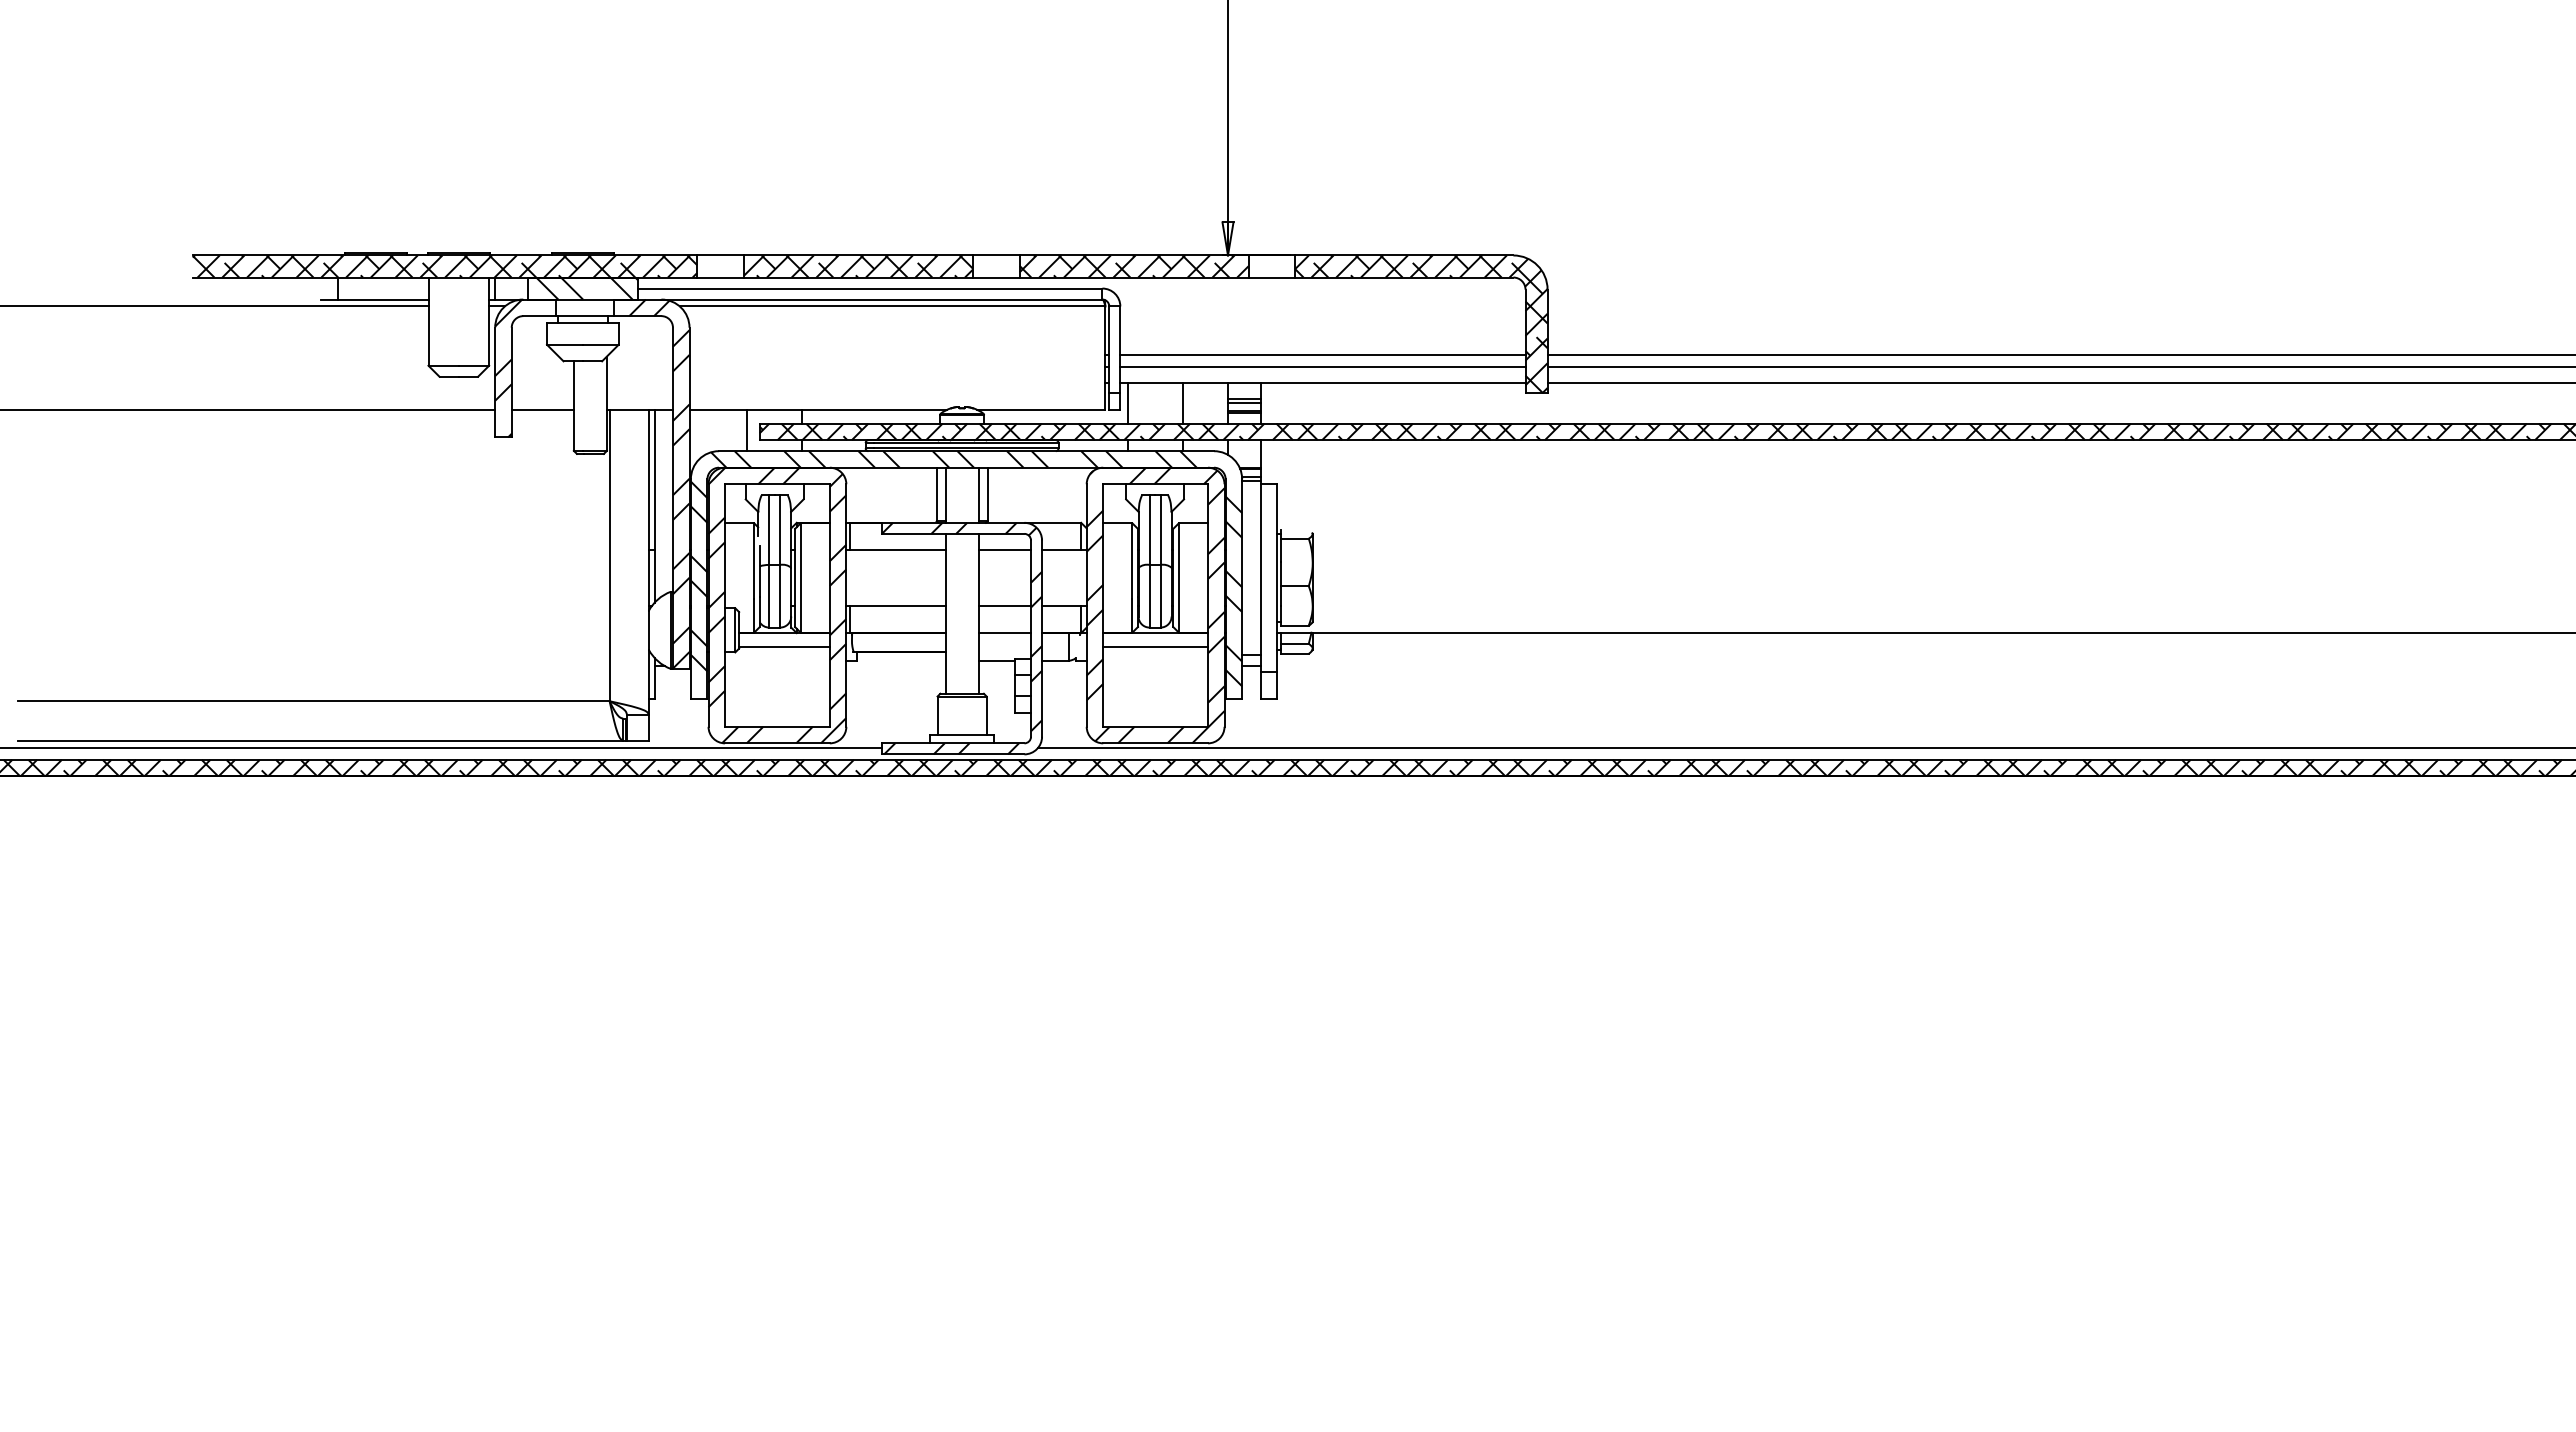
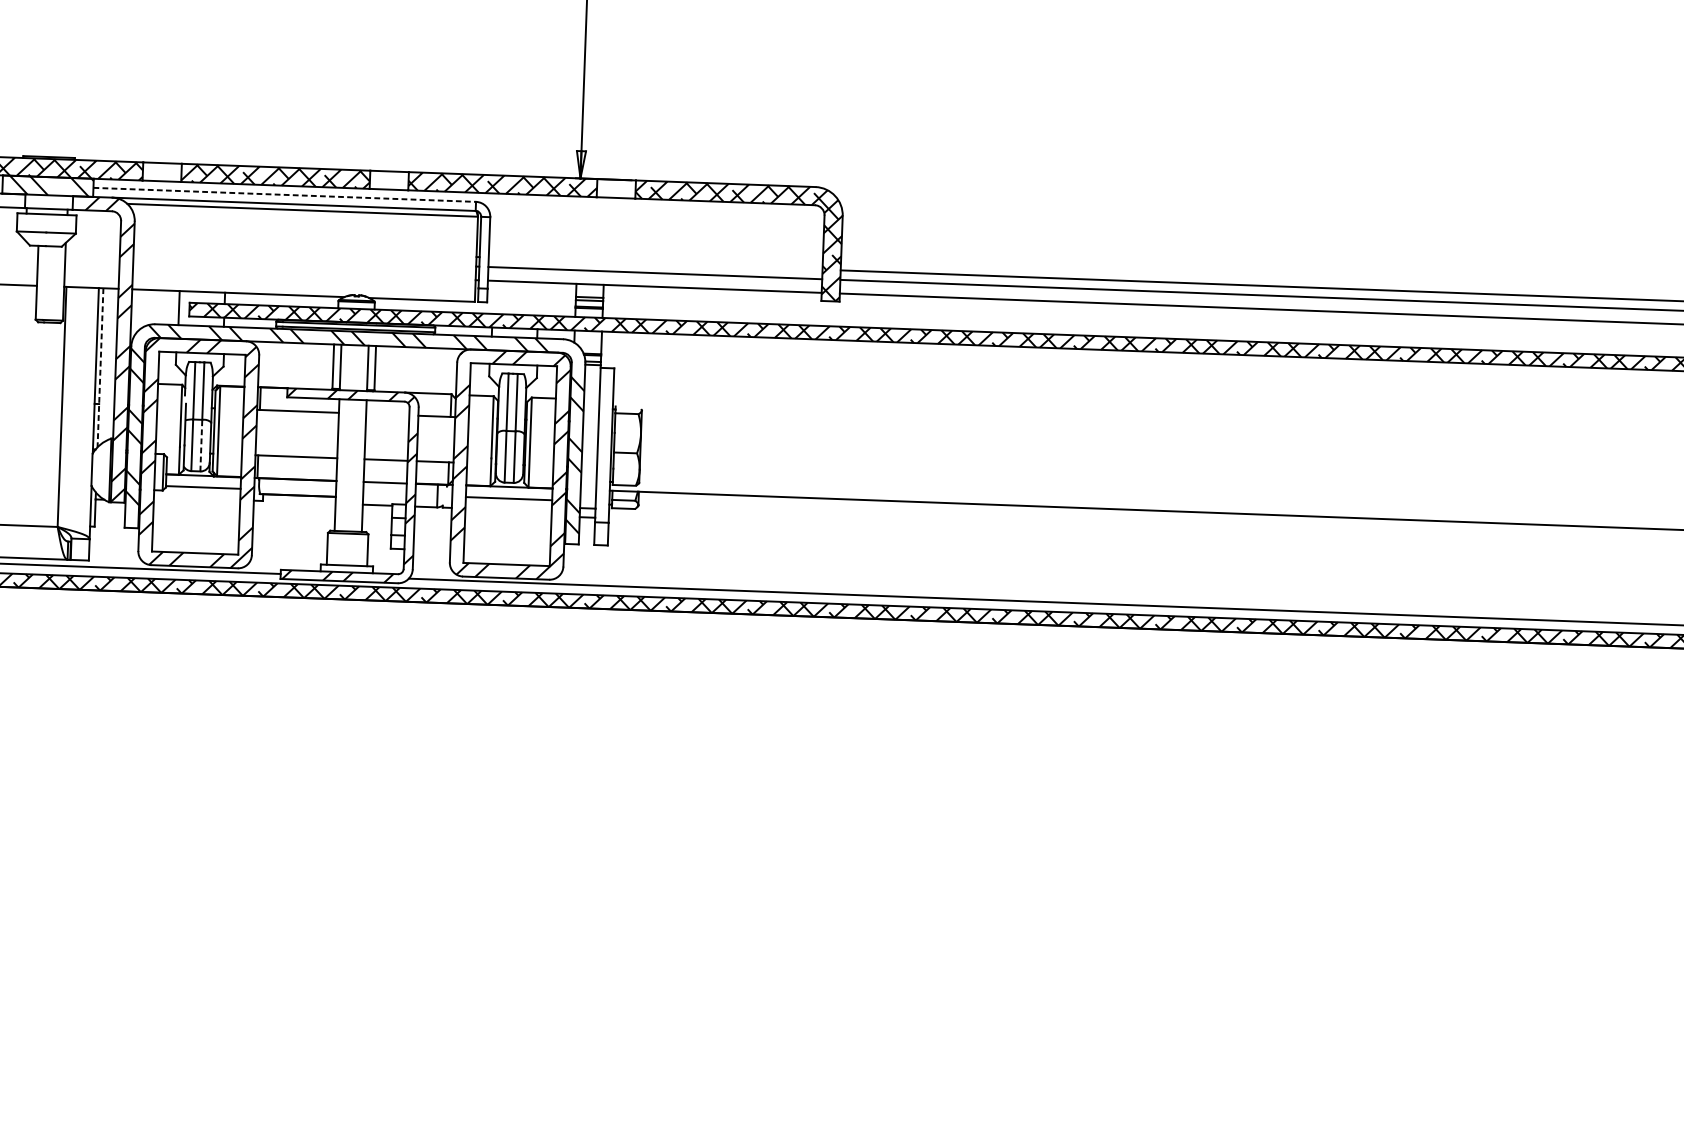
line: (870, 288) -> (285, 194), solid -> dashed
line: (1322, 355) -> (655, 263), removed
line: (1127, 403) -> (493, 297), removed
line: (1182, 403) -> (538, 299), removed
line: (654, 506) -> (100, 367), solid -> dashed
line: (1004, 550) -> (387, 414), removed
line: (780, 595) -> (201, 445), solid -> dashed

